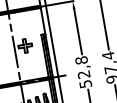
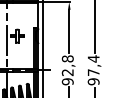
text: (85, 83) -> (67, 81), 52,8 -> 92,8

